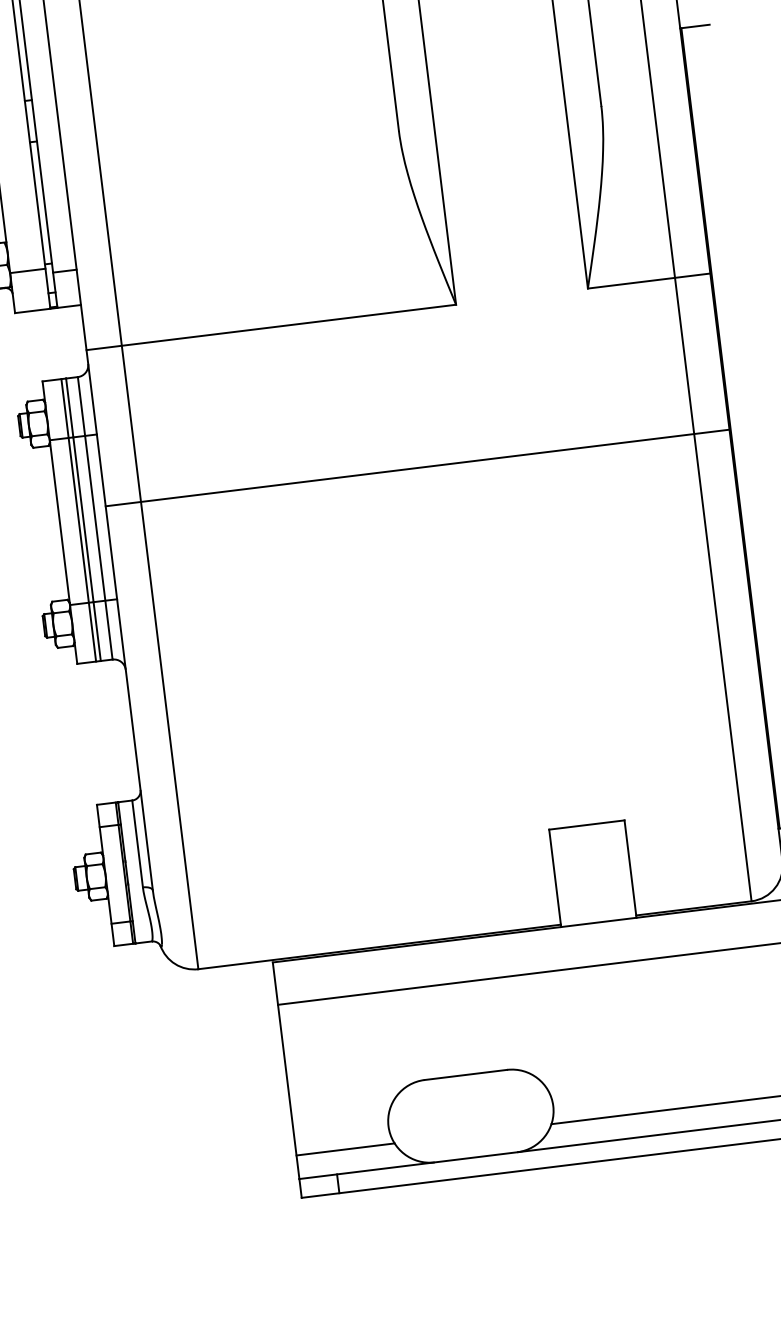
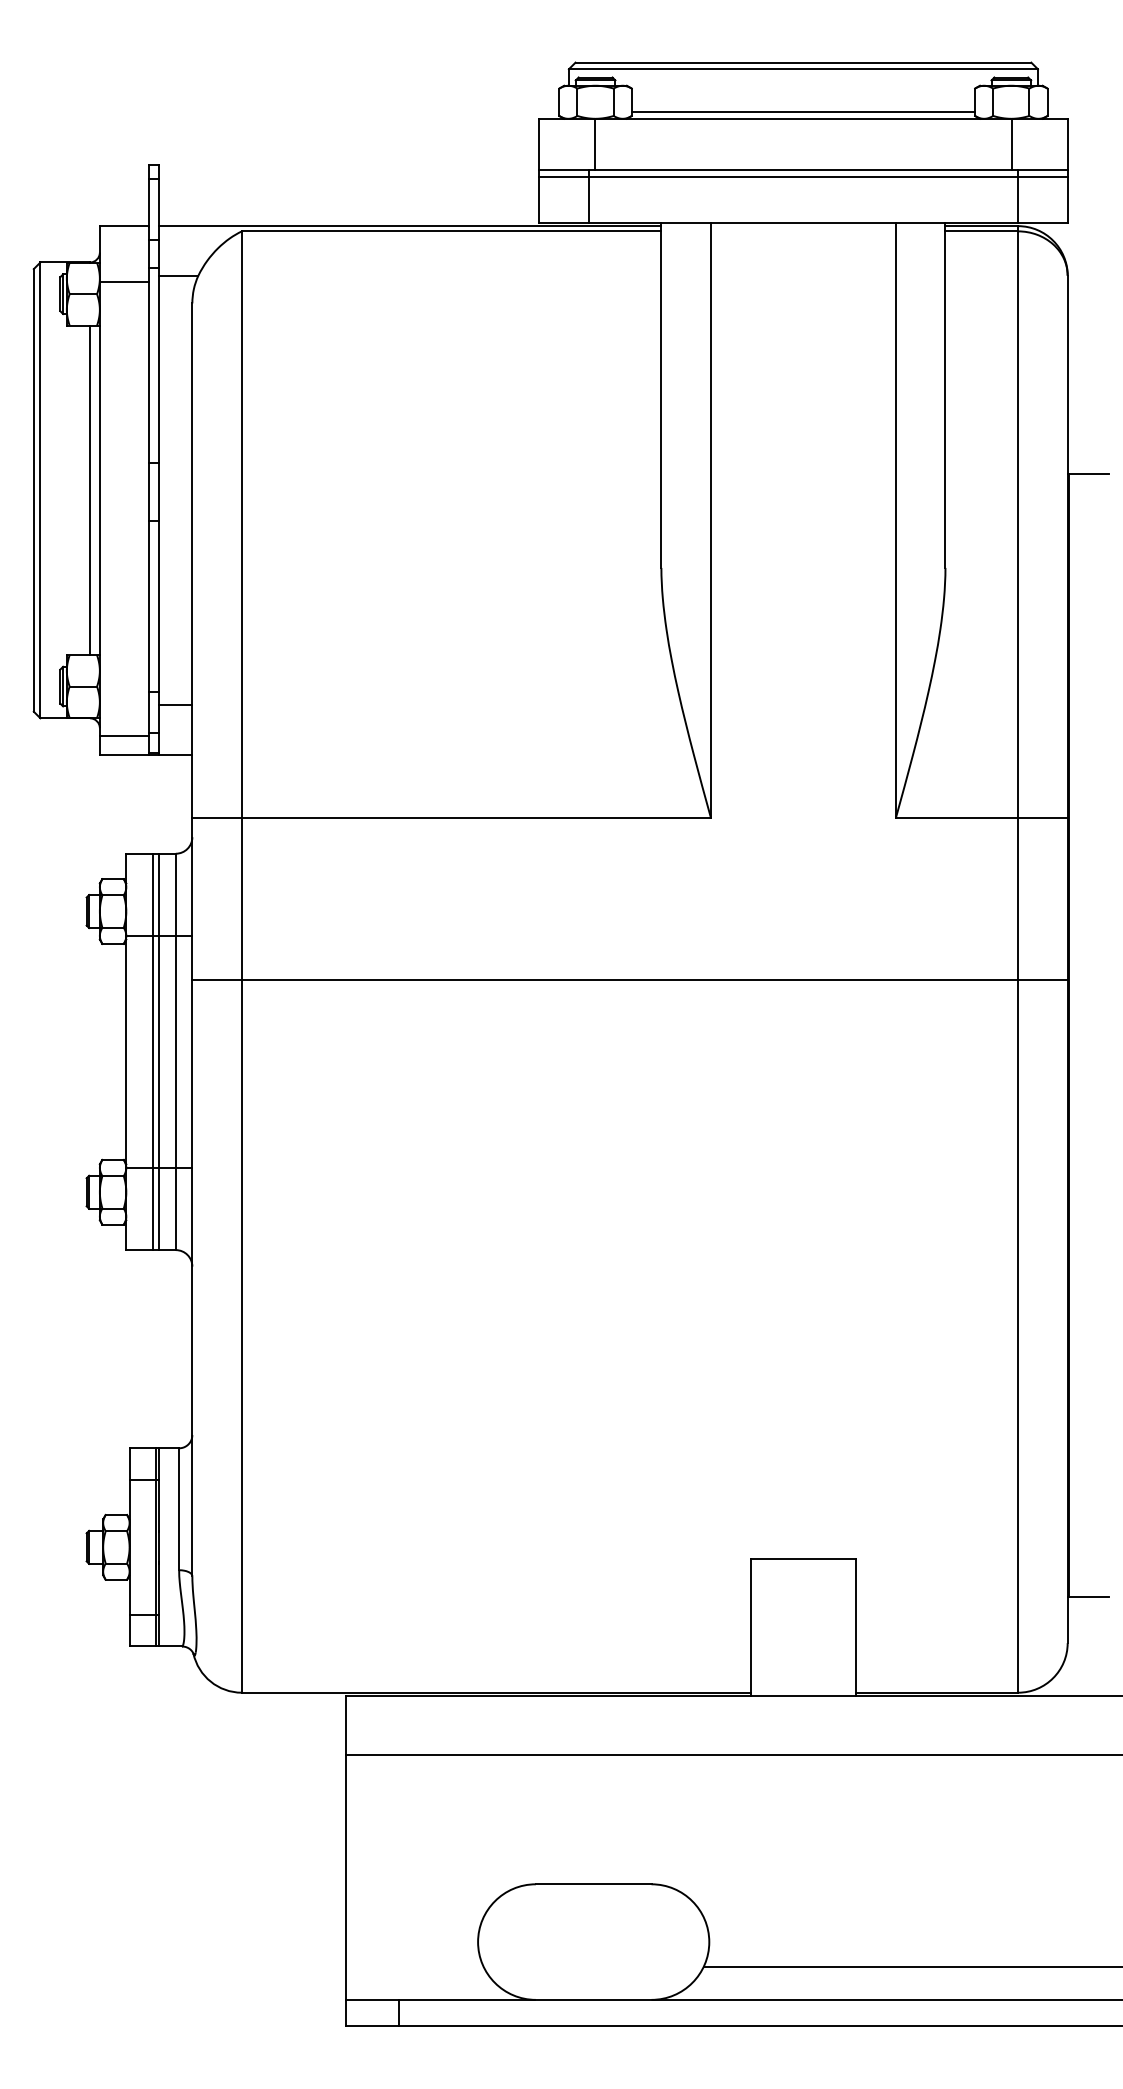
line: (27, 270) -> (124, 736), moved
line: (417, 468) -> (629, 980), moved
line: (345, 1149) -> (414, 1966), removed

